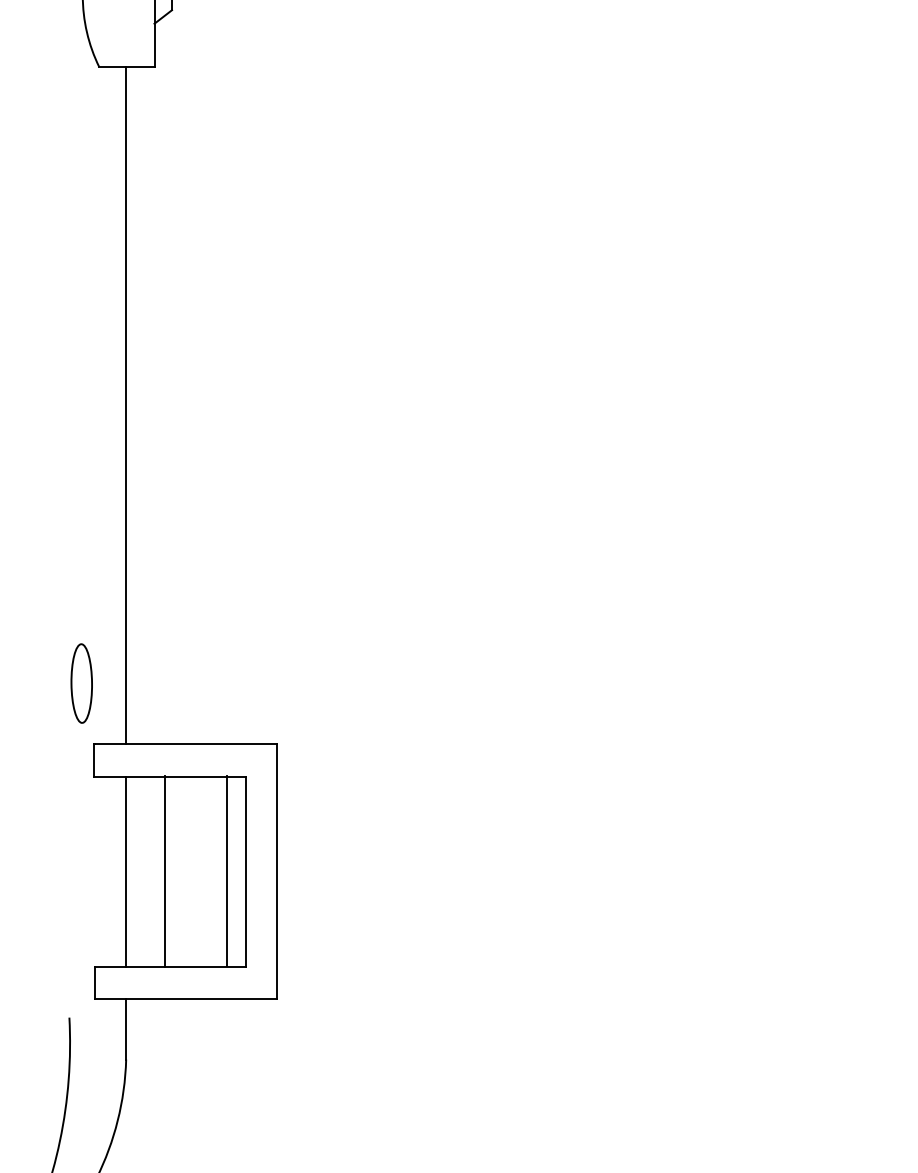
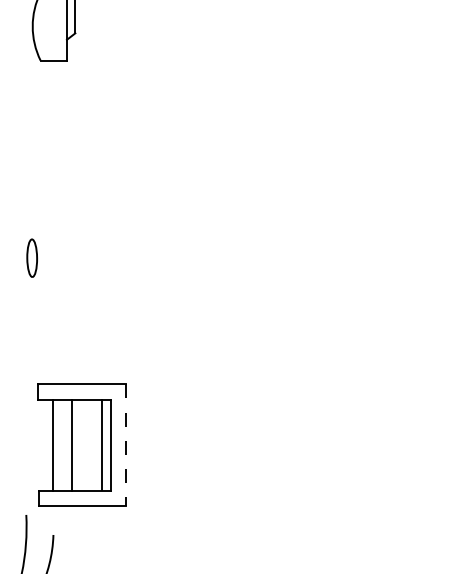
line: (126, 405) -> (53, 222), removed
part: (80, 682) -> (31, 257), moved
line: (276, 872) -> (125, 445), solid -> dashed
line: (126, 1027) -> (53, 519), removed

